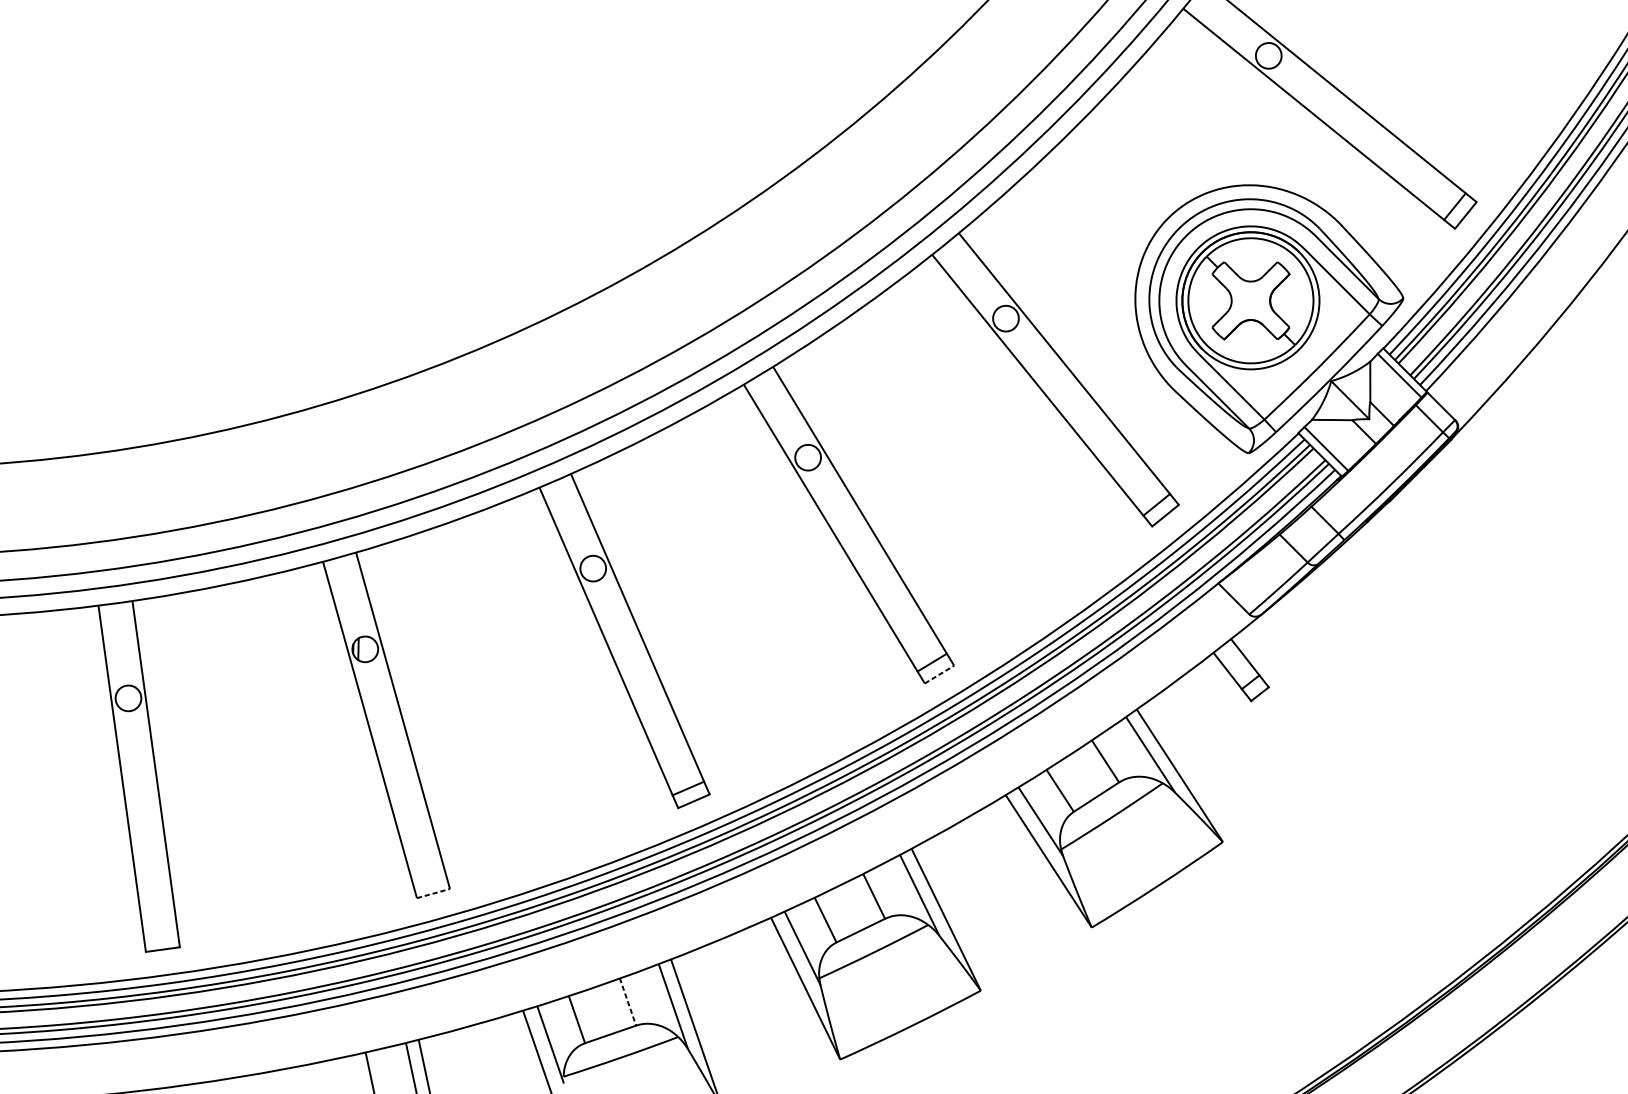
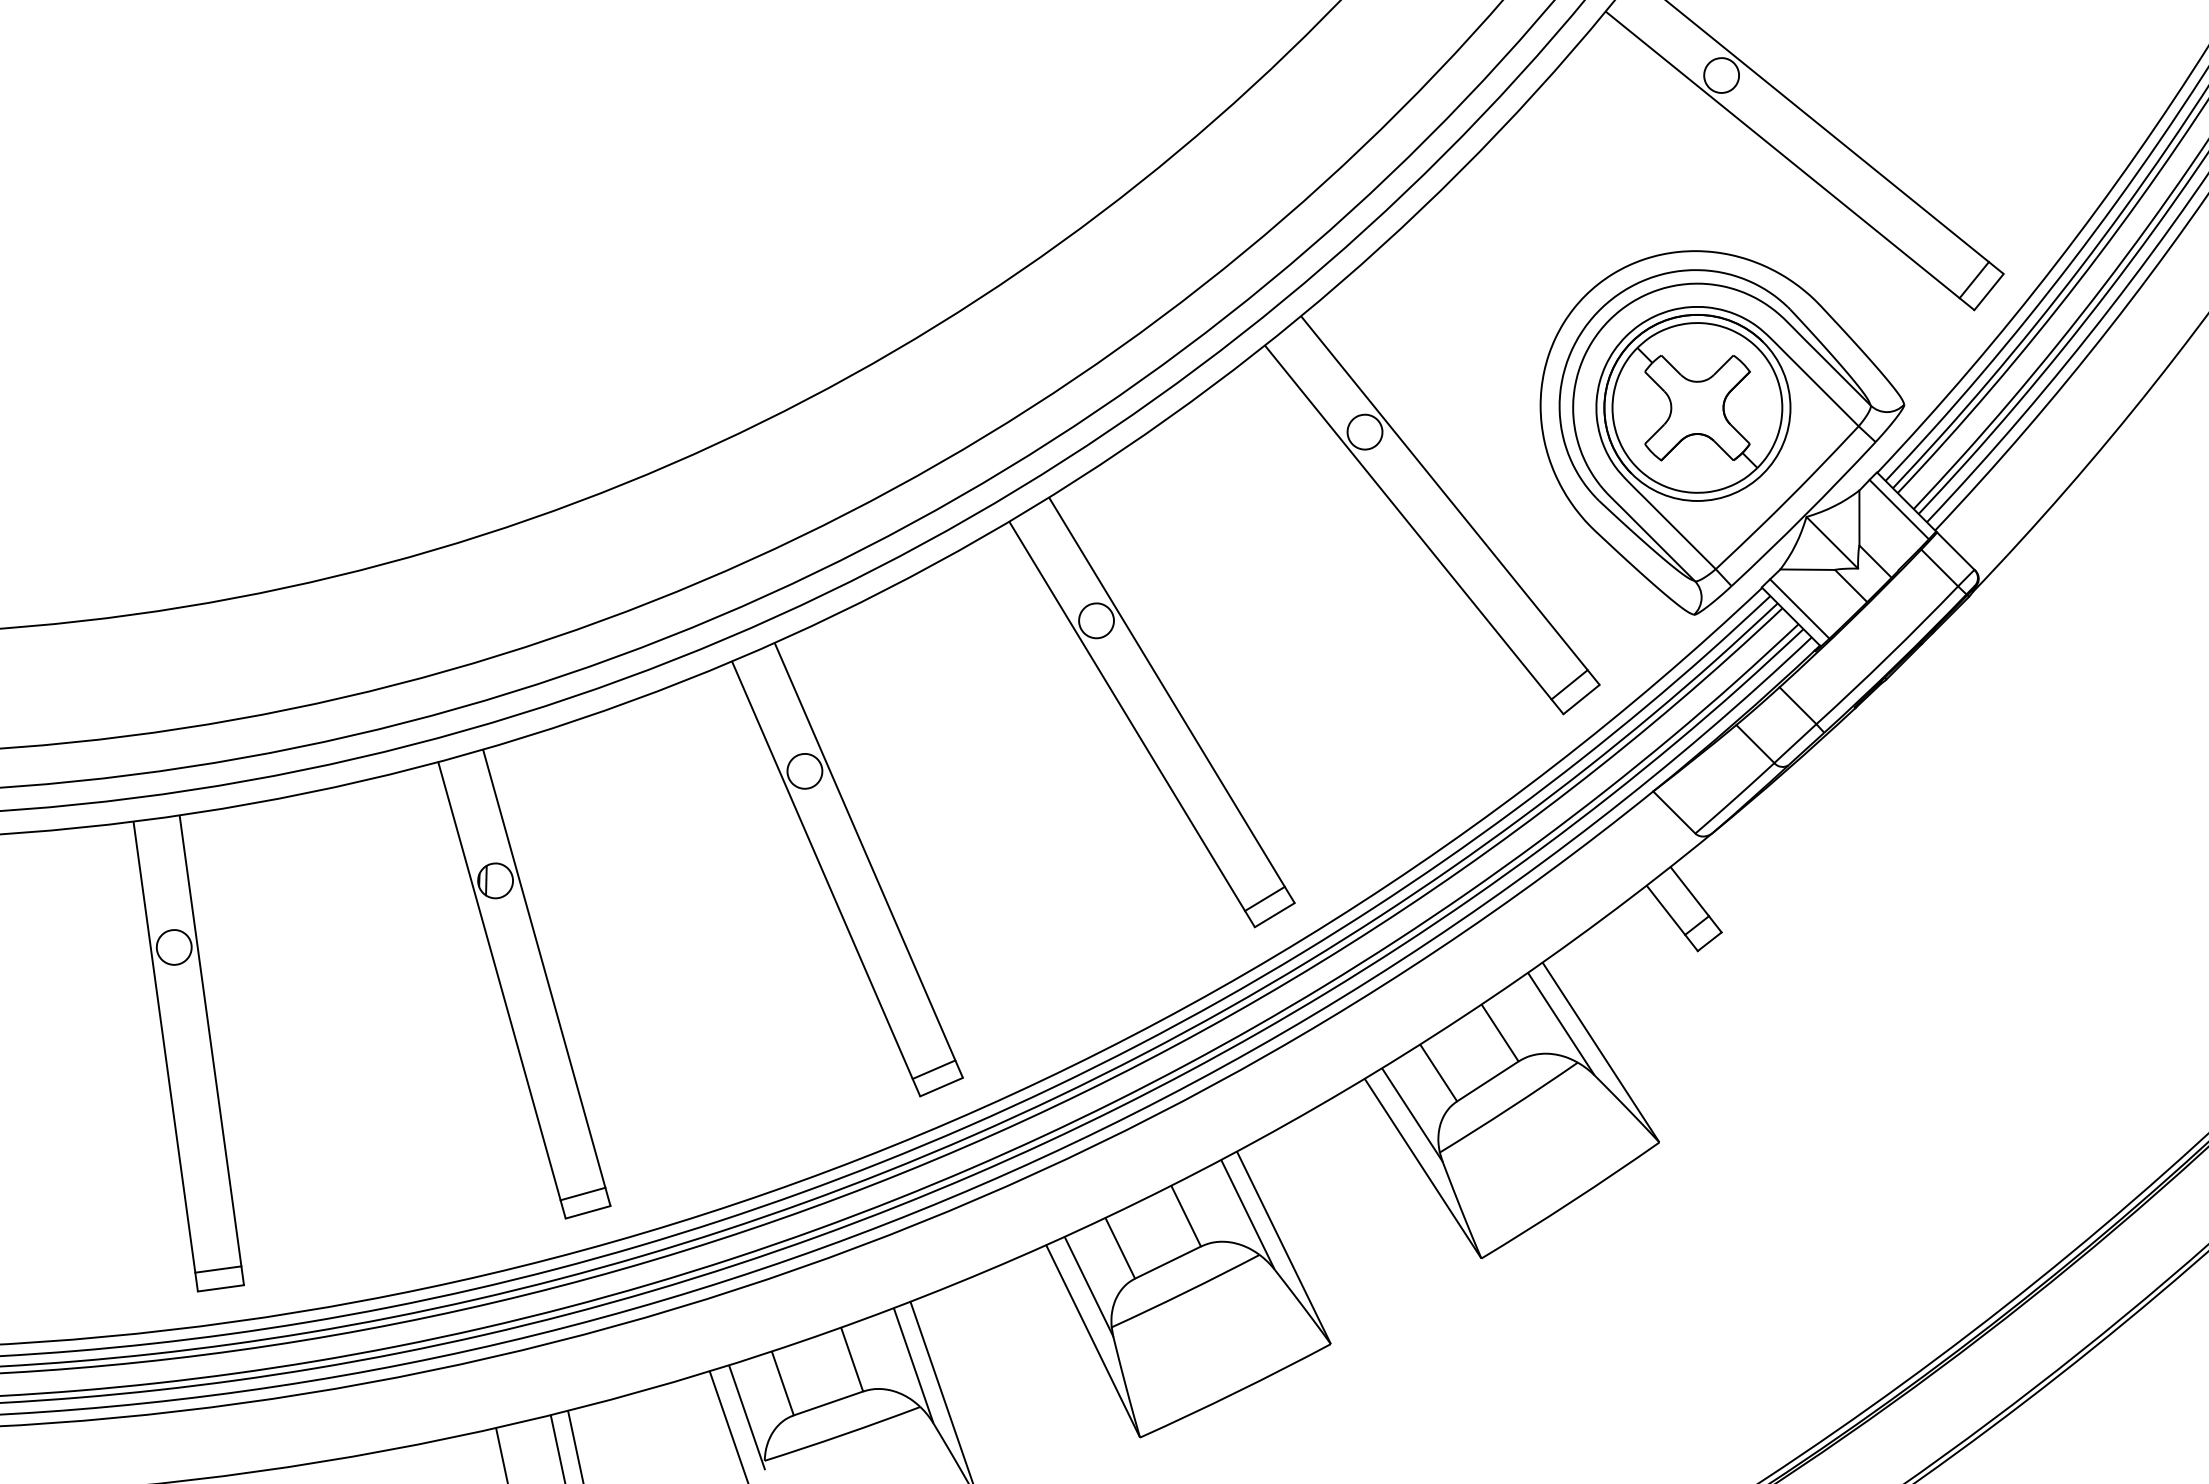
line: (940, 674) -> (1275, 914), dashed -> solid
line: (429, 879) -> (582, 1193), added
line: (433, 893) -> (588, 1212), dashed -> solid
line: (161, 935) -> (218, 1269), added
line: (628, 1002) -> (852, 1359), dashed -> solid

